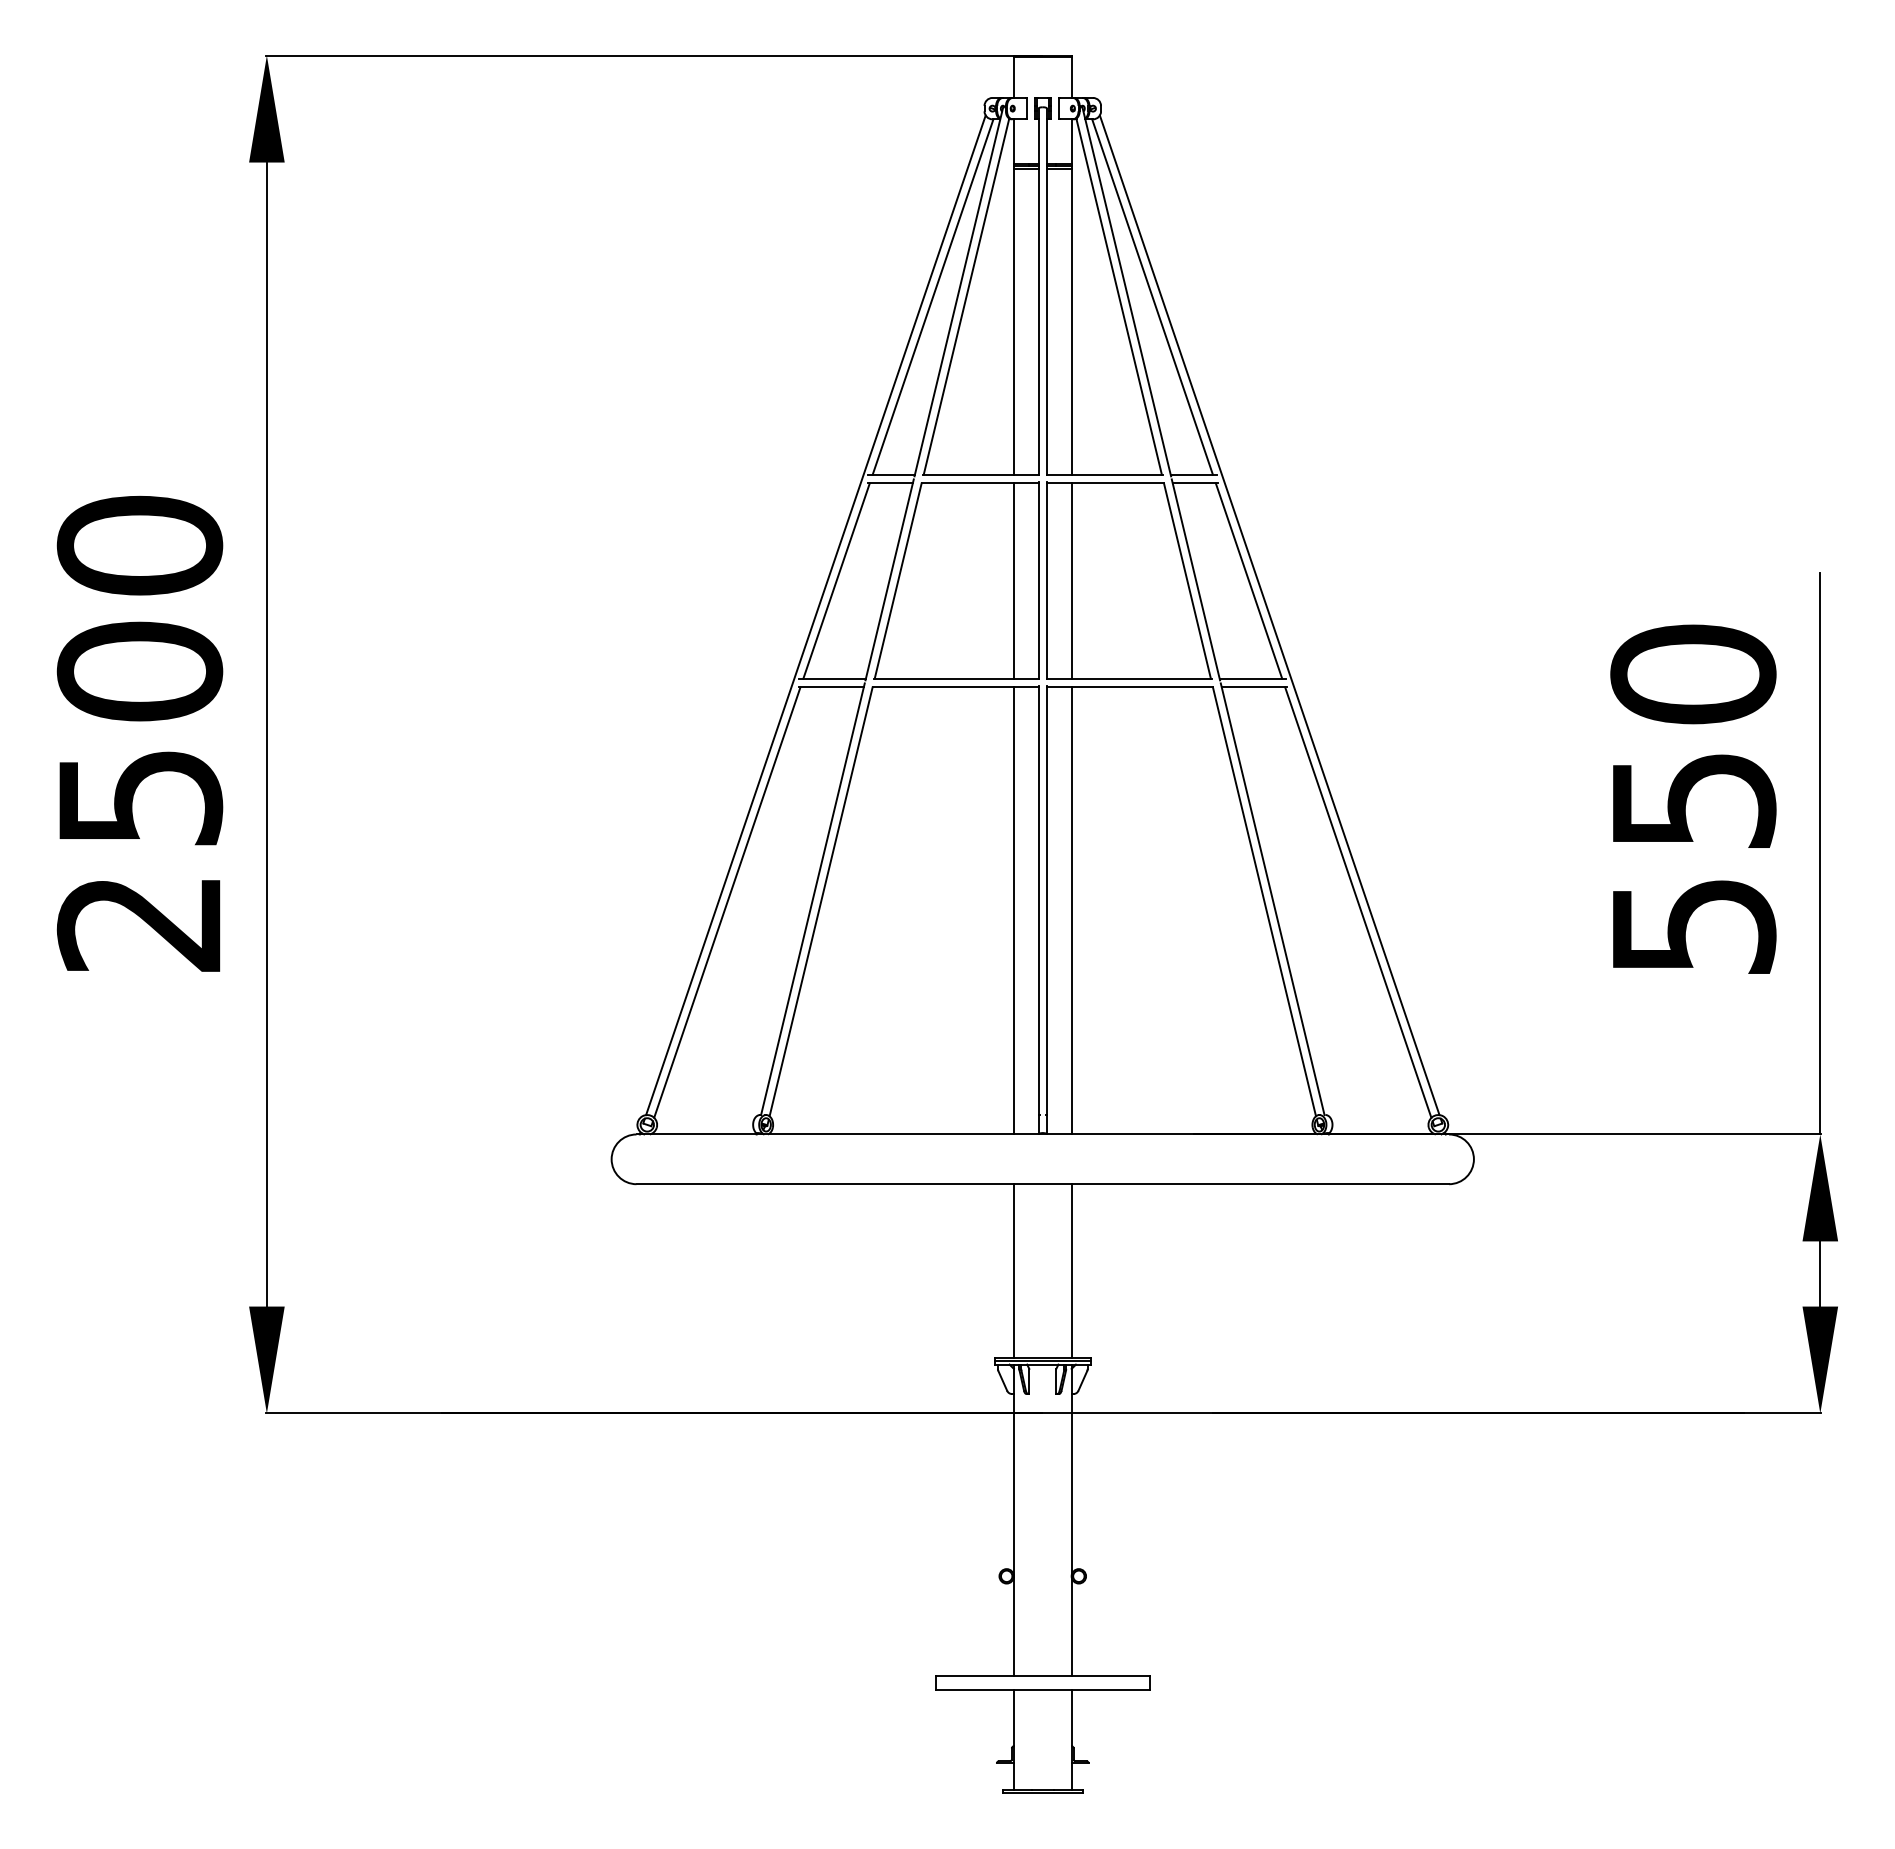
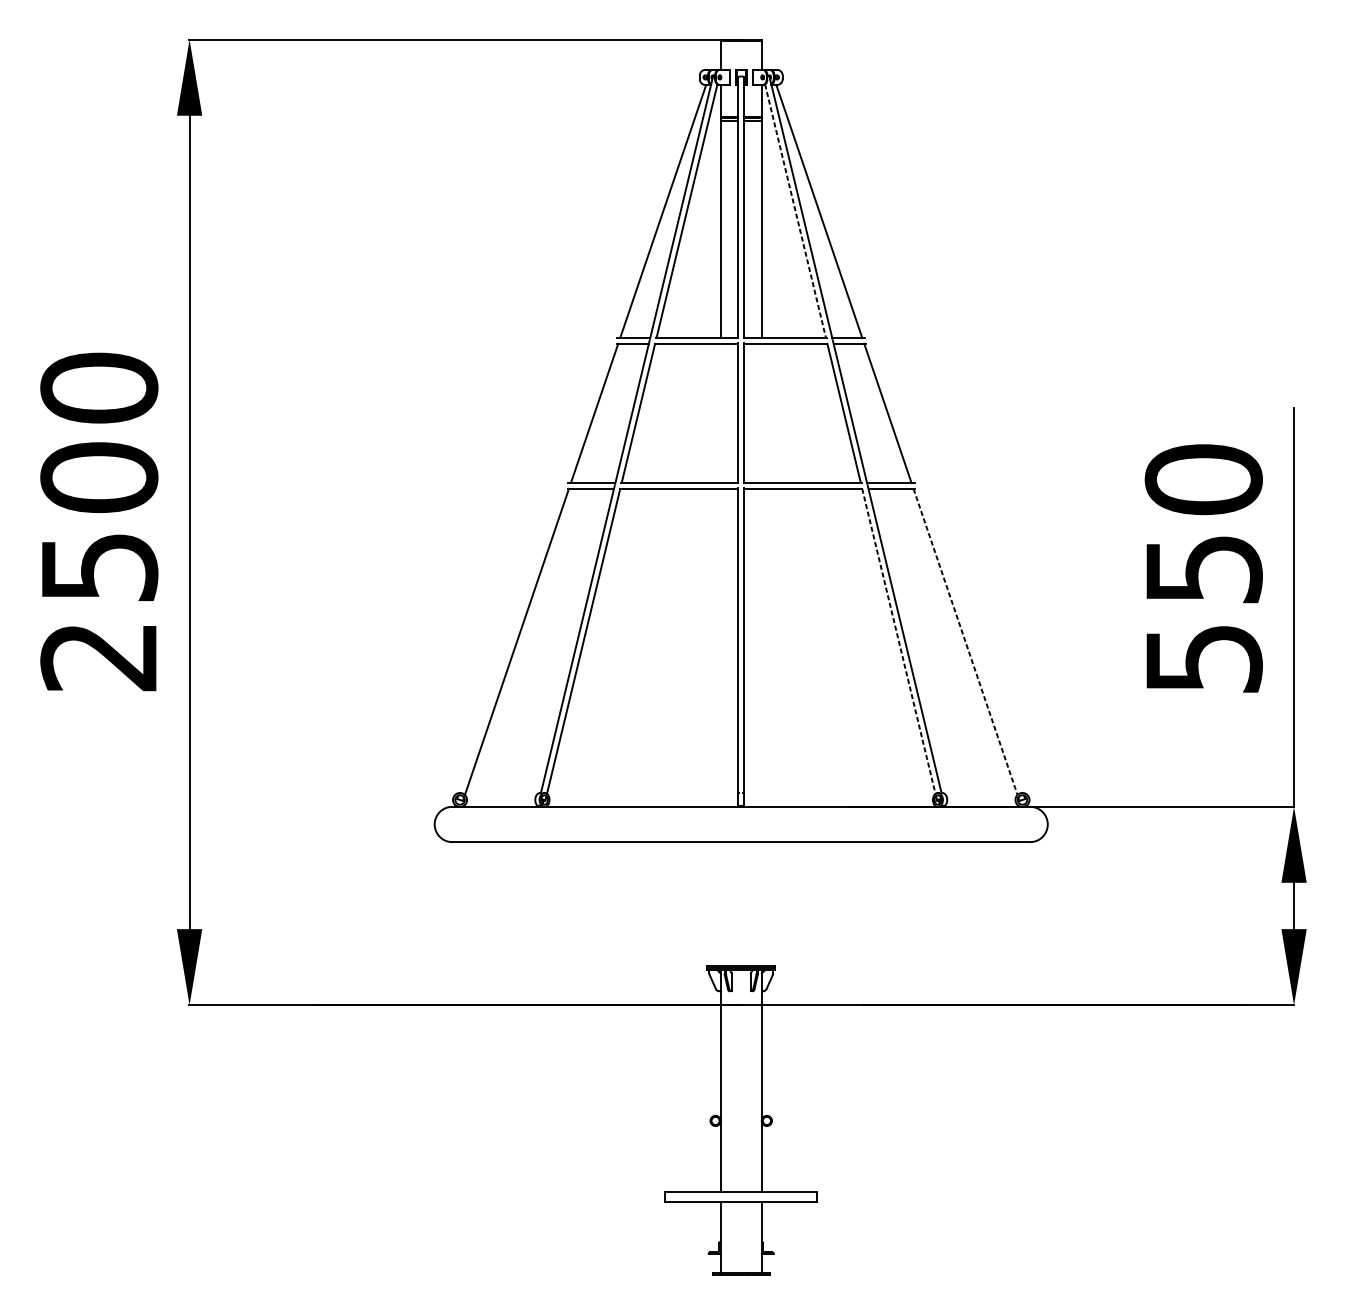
line: (1119, 297) -> (795, 211), solid -> dashed
line: (1013, 580) -> (720, 412), removed
line: (1071, 580) -> (761, 412), removed
line: (815, 615) -> (579, 437), removed
line: (1269, 615) -> (902, 437), removed
line: (1264, 901) -> (898, 641), solid -> dashed
line: (1358, 903) -> (965, 642), solid -> dashed
line: (1013, 910) -> (720, 647), removed
line: (1071, 910) -> (761, 647), removed
line: (1013, 1271) -> (720, 904), removed
line: (1071, 1271) -> (761, 904), removed

